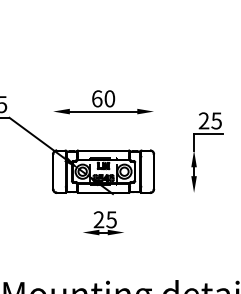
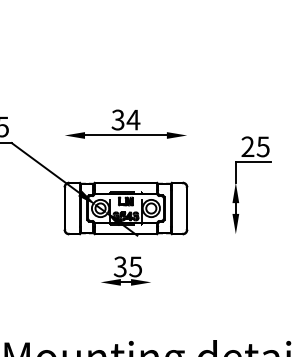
text: (103, 98) -> (125, 119), 60 -> 34
text: (98, 220) -> (119, 267), 25 -> 35

